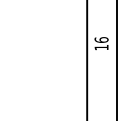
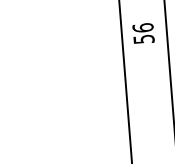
text: (101, 47) -> (143, 39), 16 -> 56

